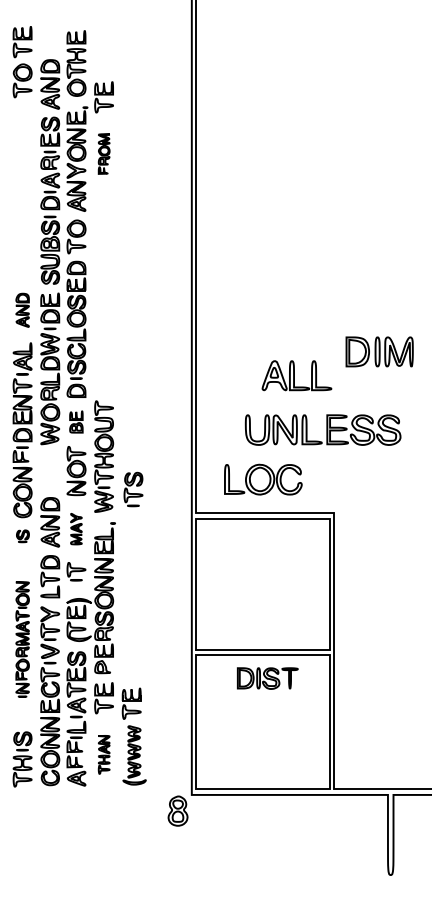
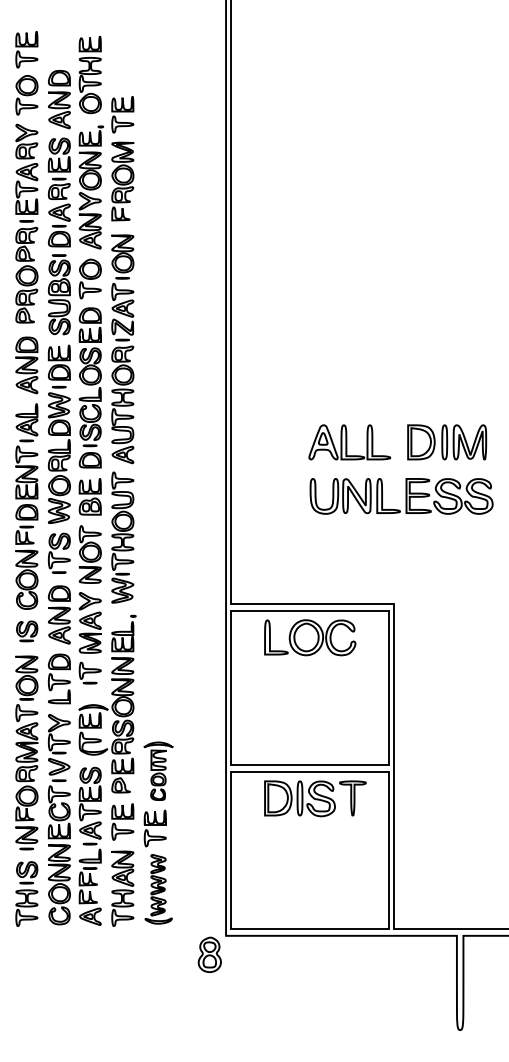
part: (103, 154) -> (122, 181), size x1.67
part: (22, 189) -> (26, 223), added
part: (103, 296) -> (122, 349), added
part: (22, 310) -> (26, 365), size x1.43
part: (379, 352) -> (447, 442), moved
part: (75, 421) -> (89, 496), size x1.43
part: (323, 430) -> (401, 496), moved
part: (263, 479) -> (310, 637), moved
part: (132, 488) -> (58, 552), moved
part: (75, 528) -> (89, 622), size x1.67
part: (23, 536) -> (27, 631), size x1.43
part: (22, 639) -> (26, 752), size x1.43
part: (134, 654) -> (158, 770), added
part: (267, 678) -> (315, 798), size x1.43
part: (103, 754) -> (122, 888), size x1.67

